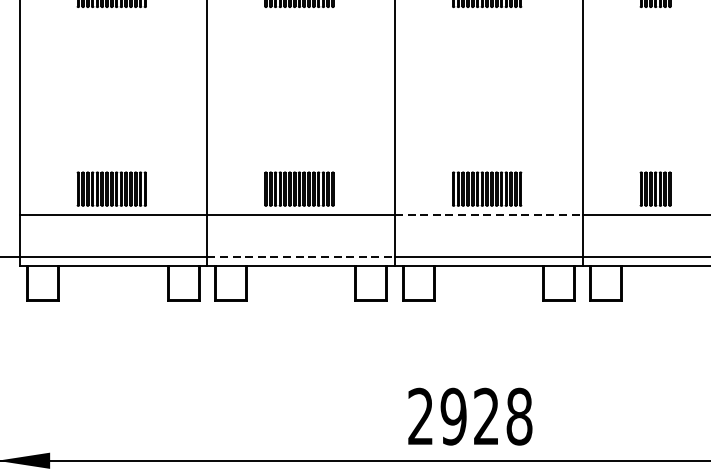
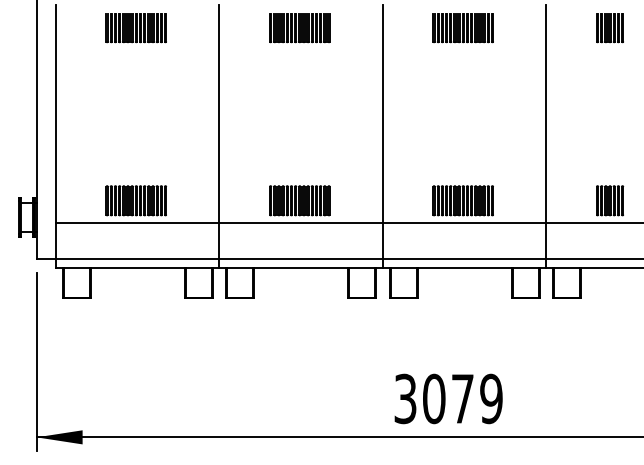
line: (488, 215) -> (464, 223), dashed -> solid
line: (301, 256) -> (301, 259), dashed -> solid
text: (470, 416) -> (448, 398), 2928 -> 3079

